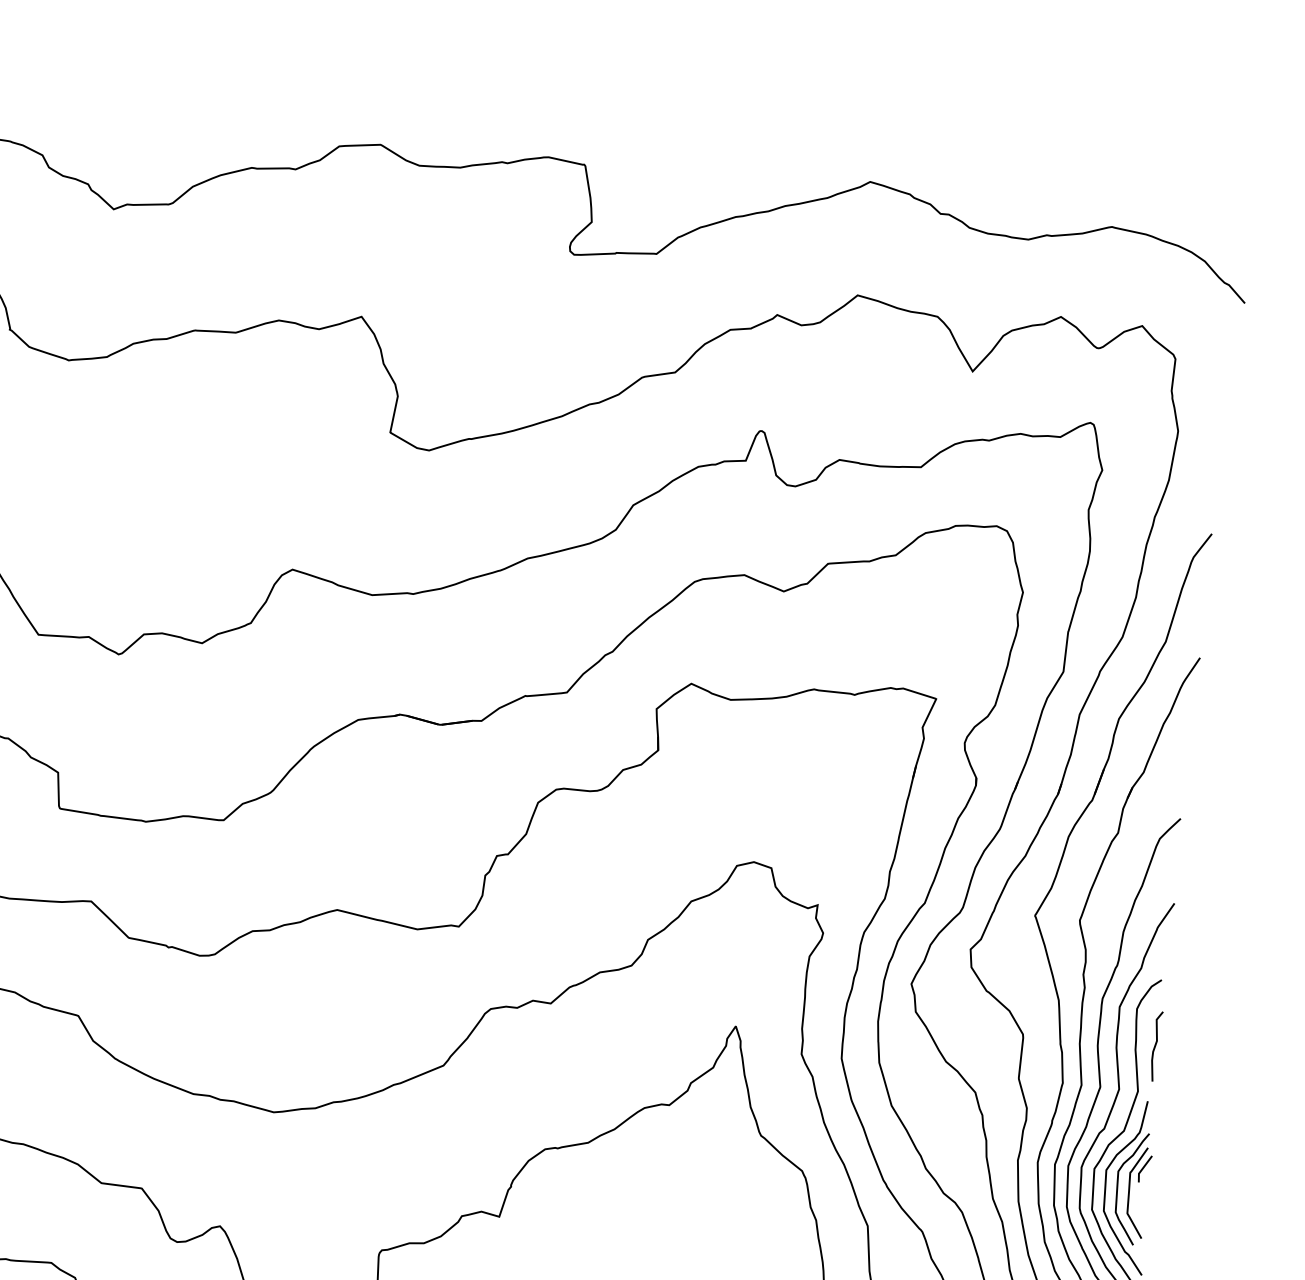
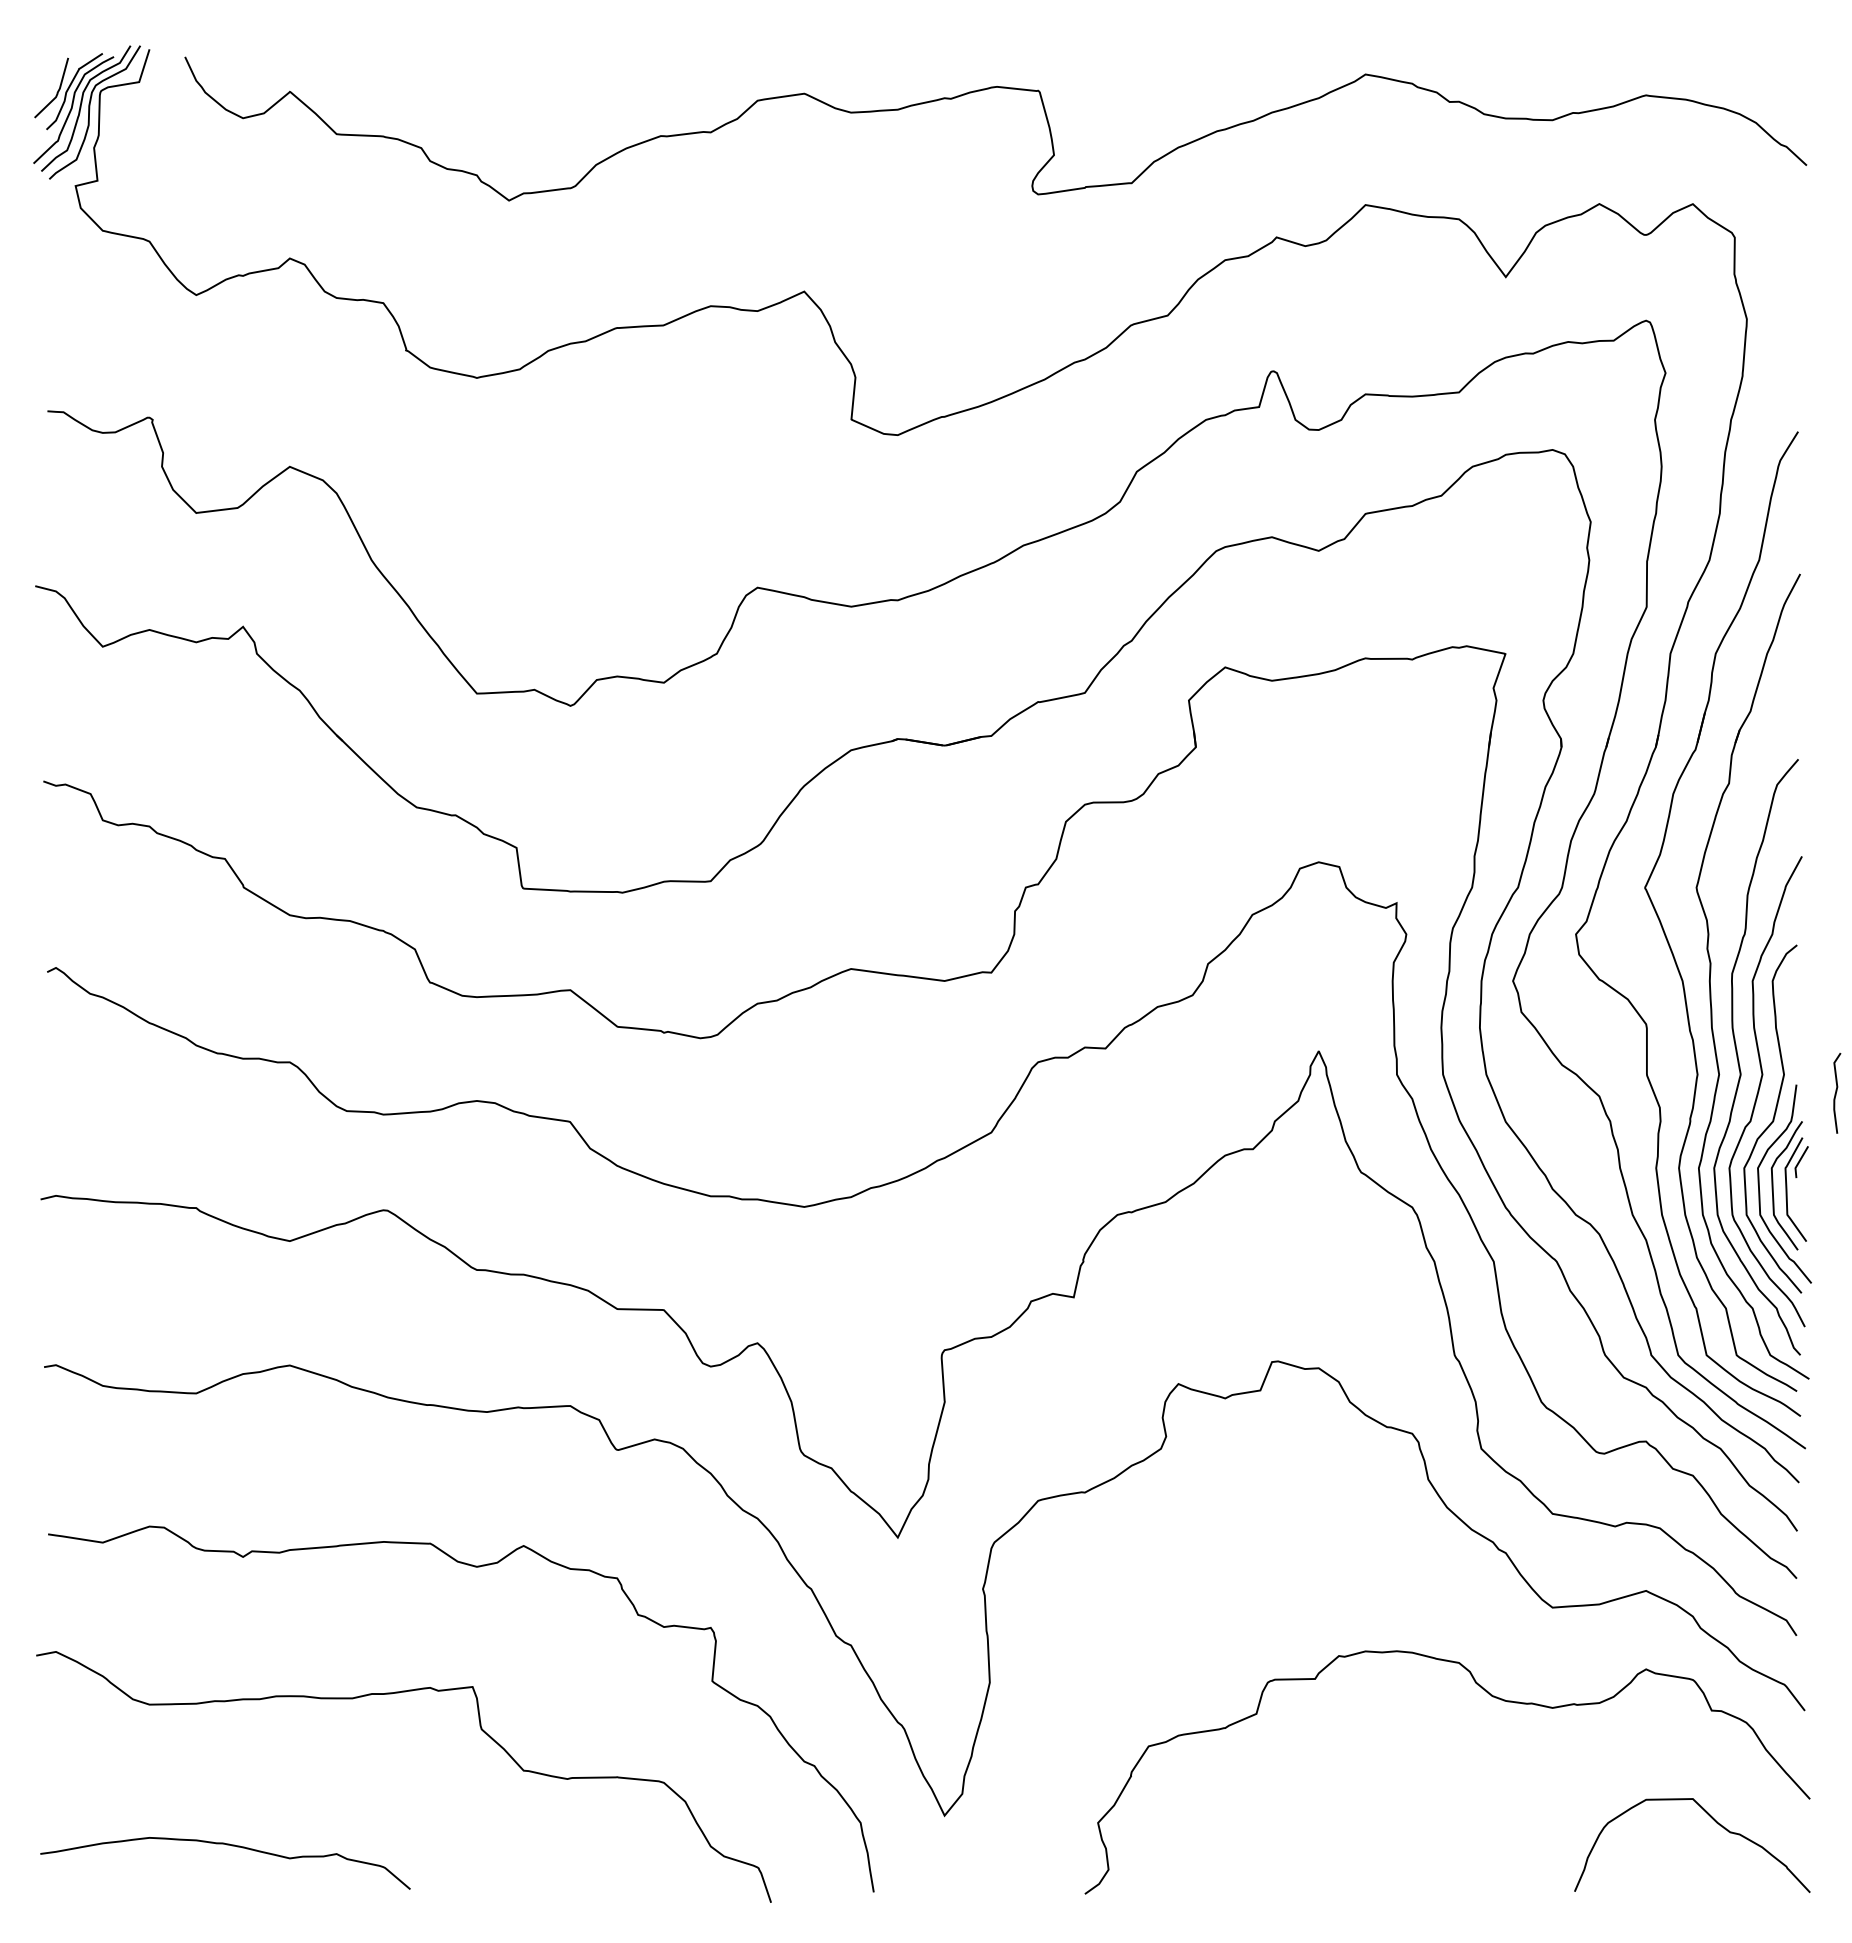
curve: (1155, 1046) -> (1836, 1093), moved

